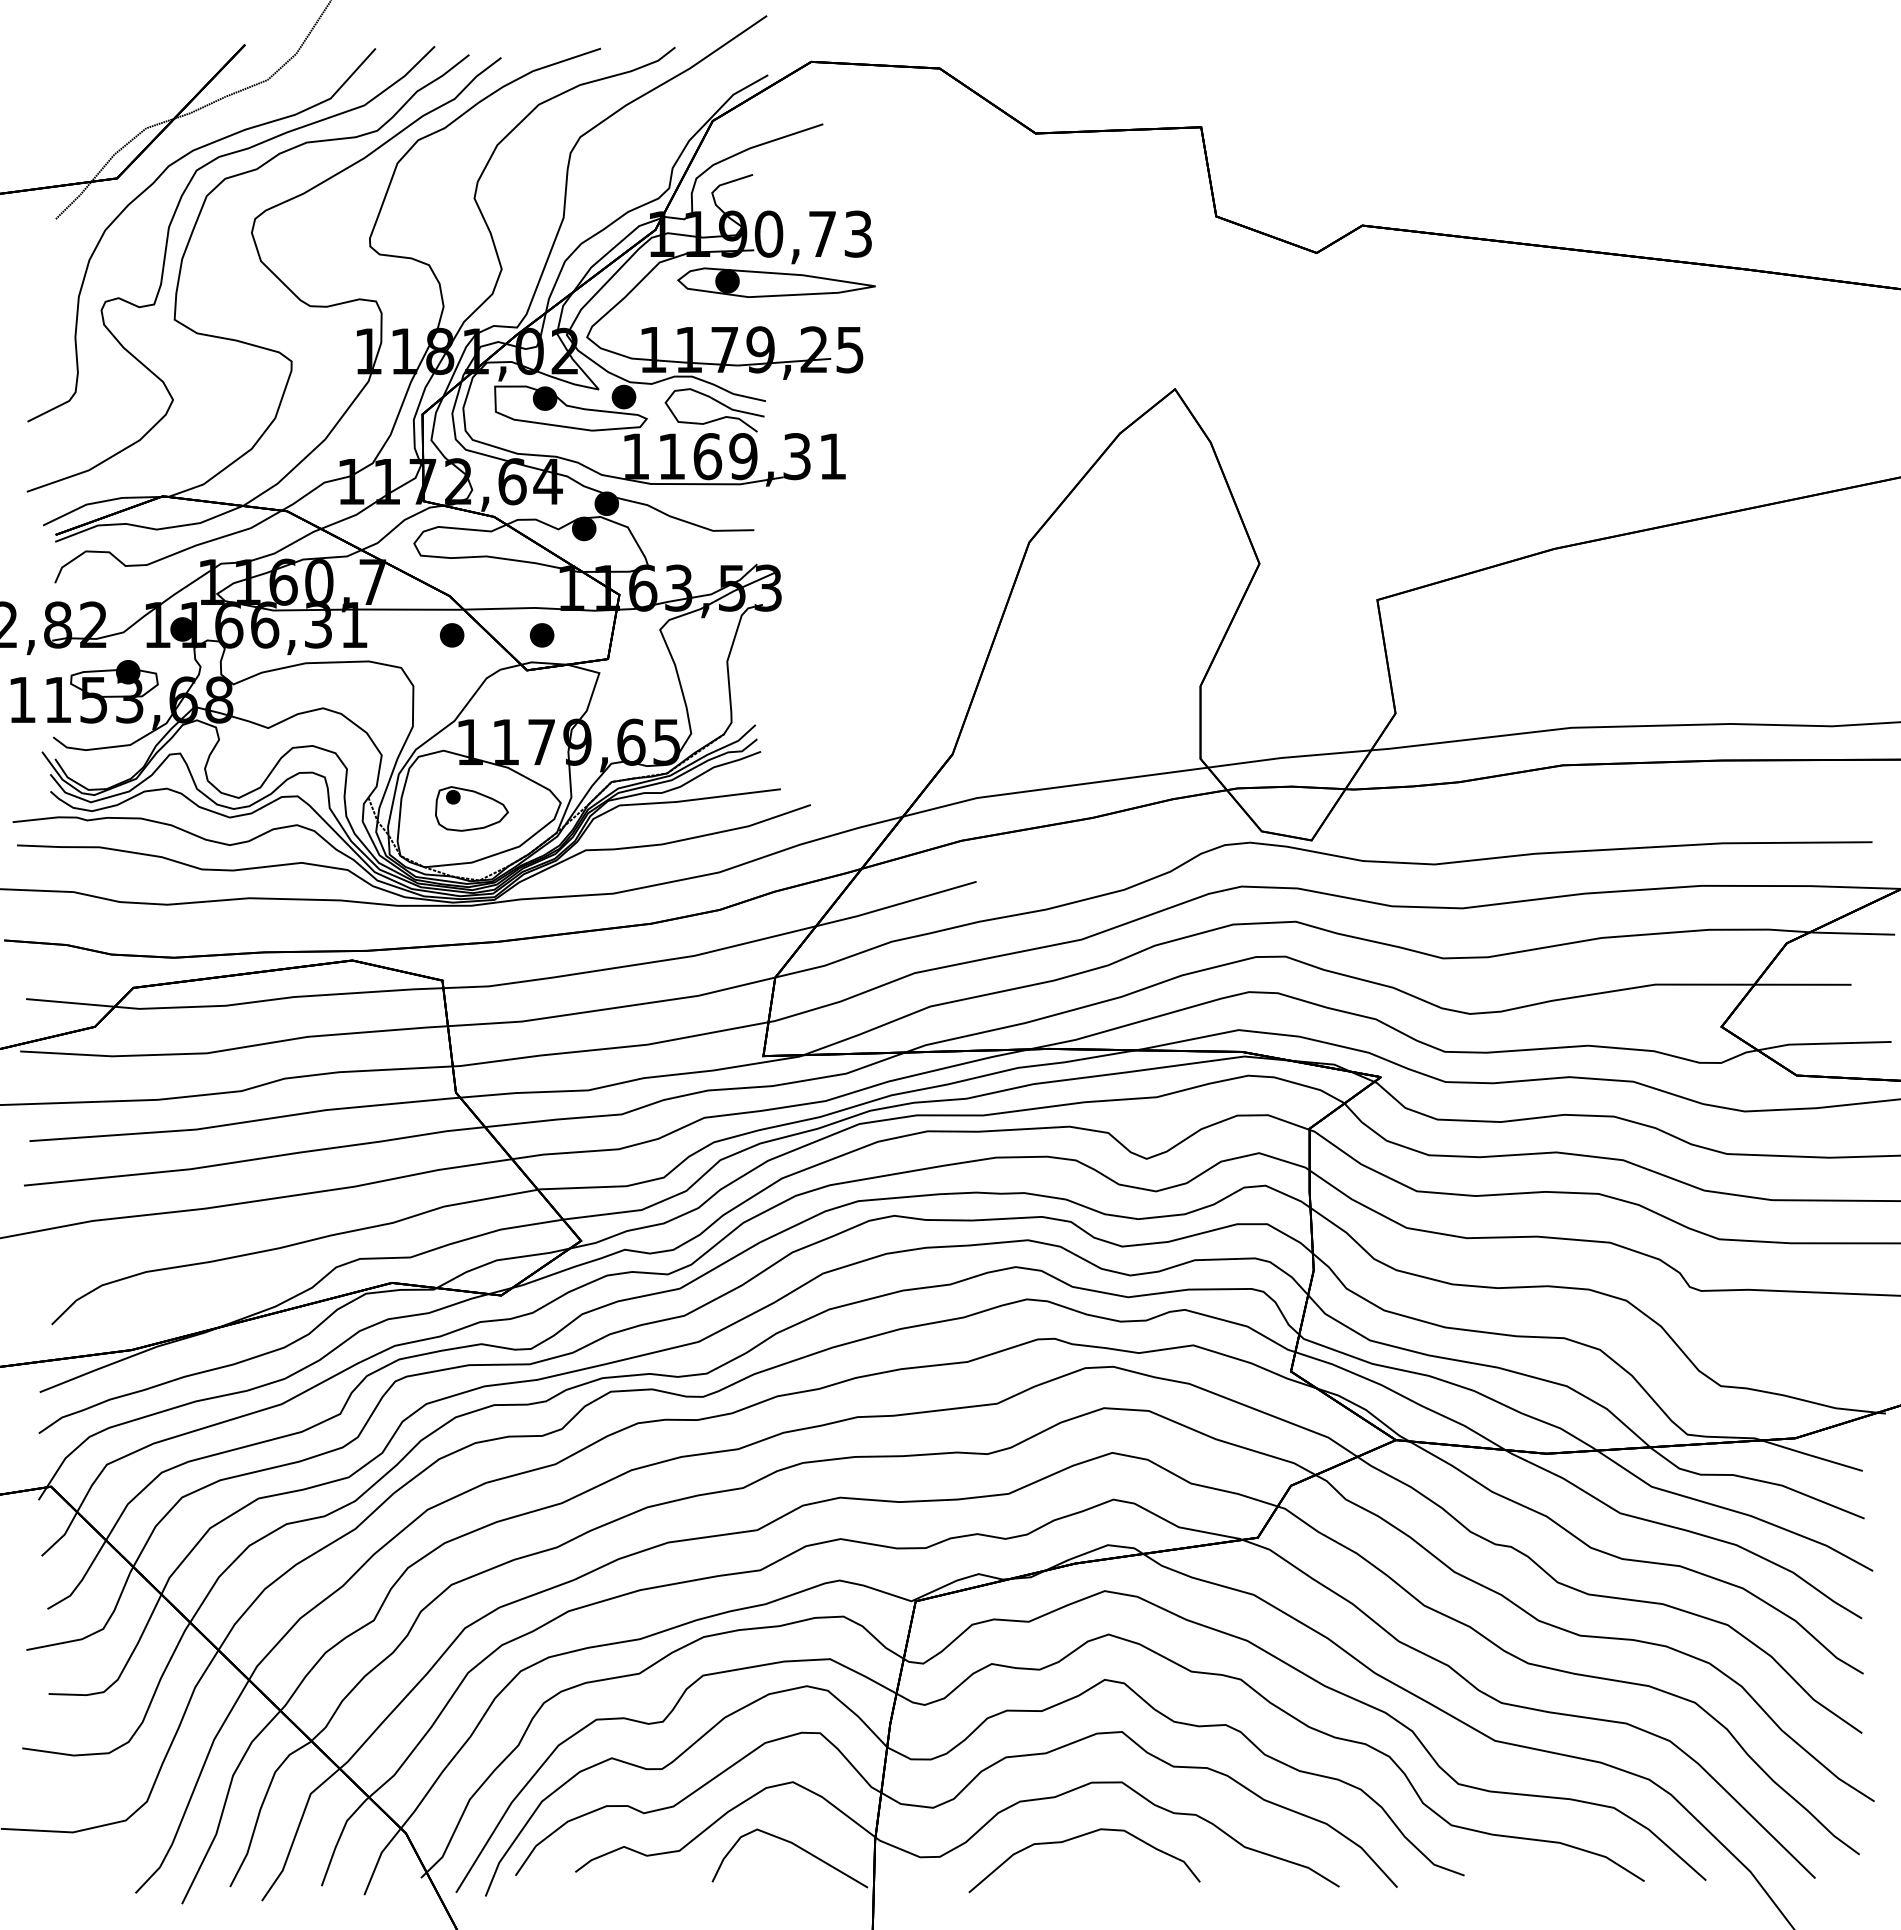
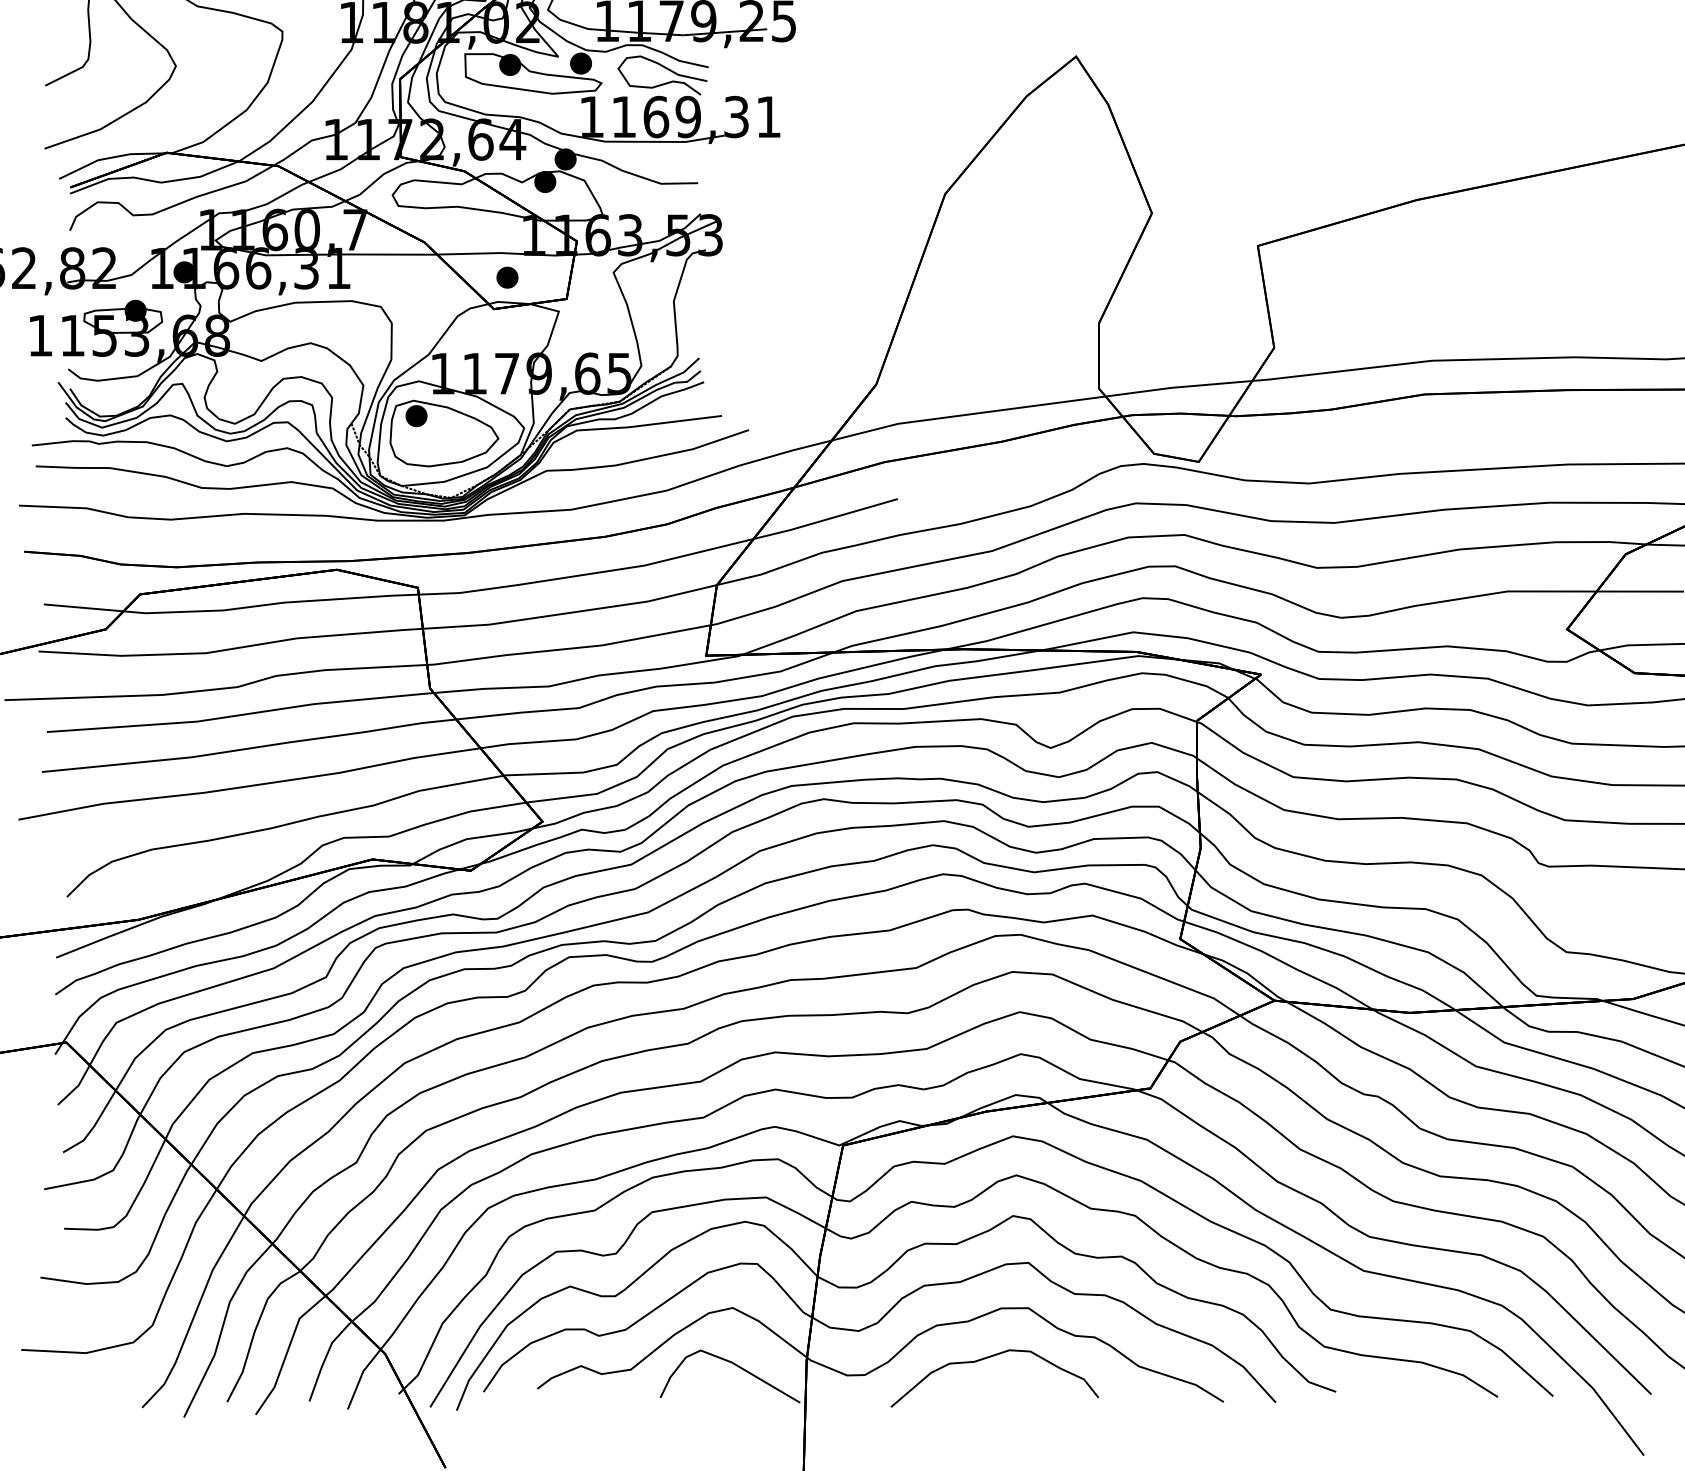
part: (452, 635) -> (426, 277), removed
part: (471, 808) -> (444, 433), size x1.67

